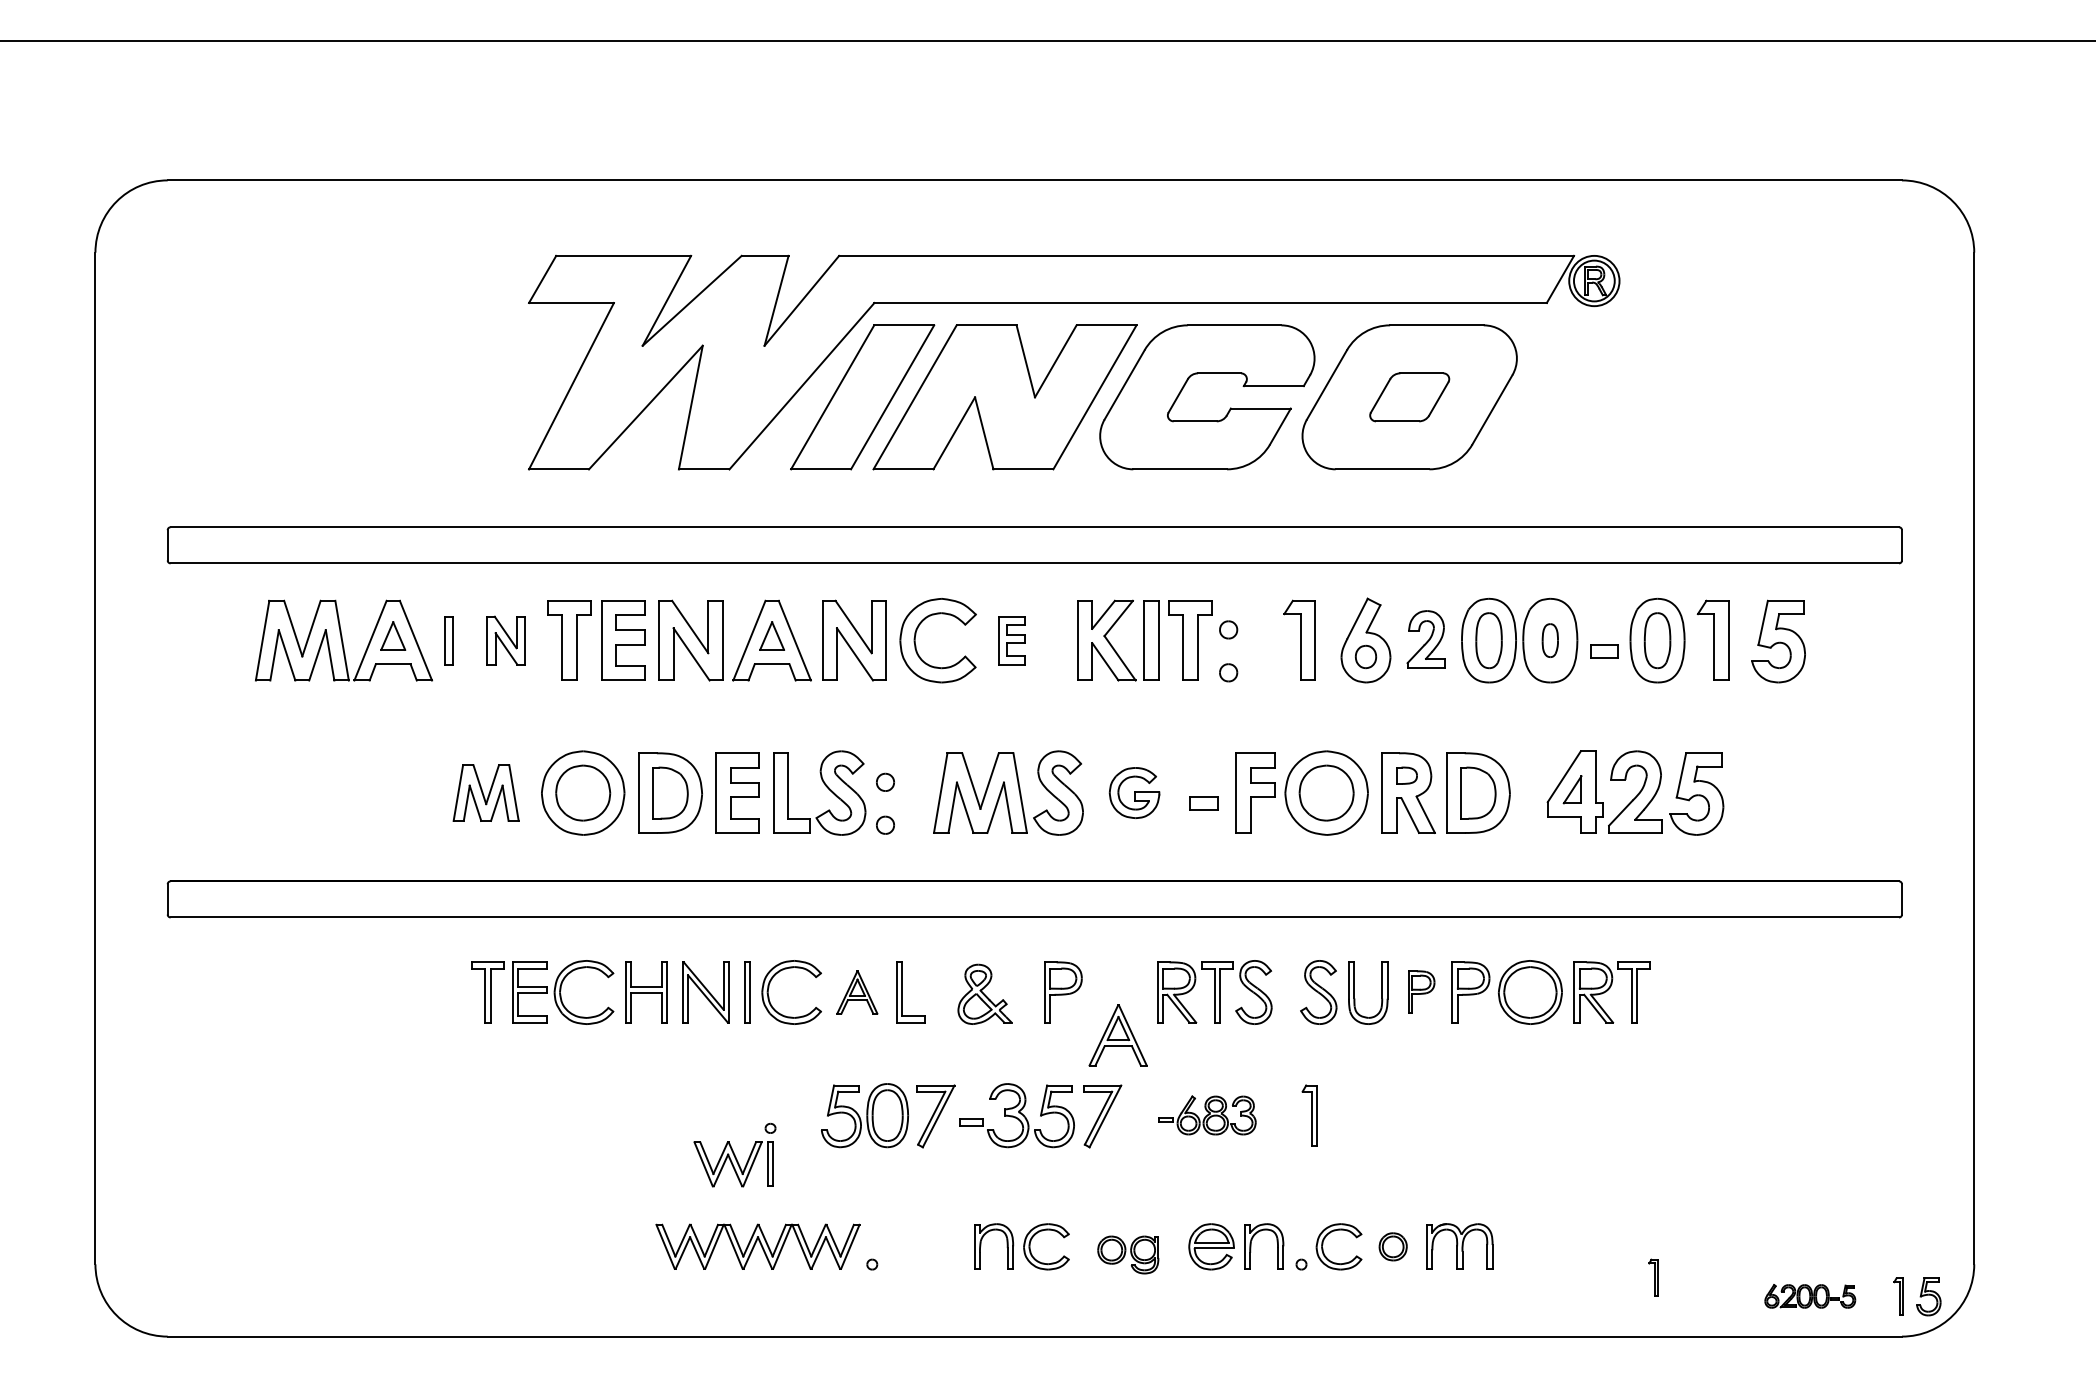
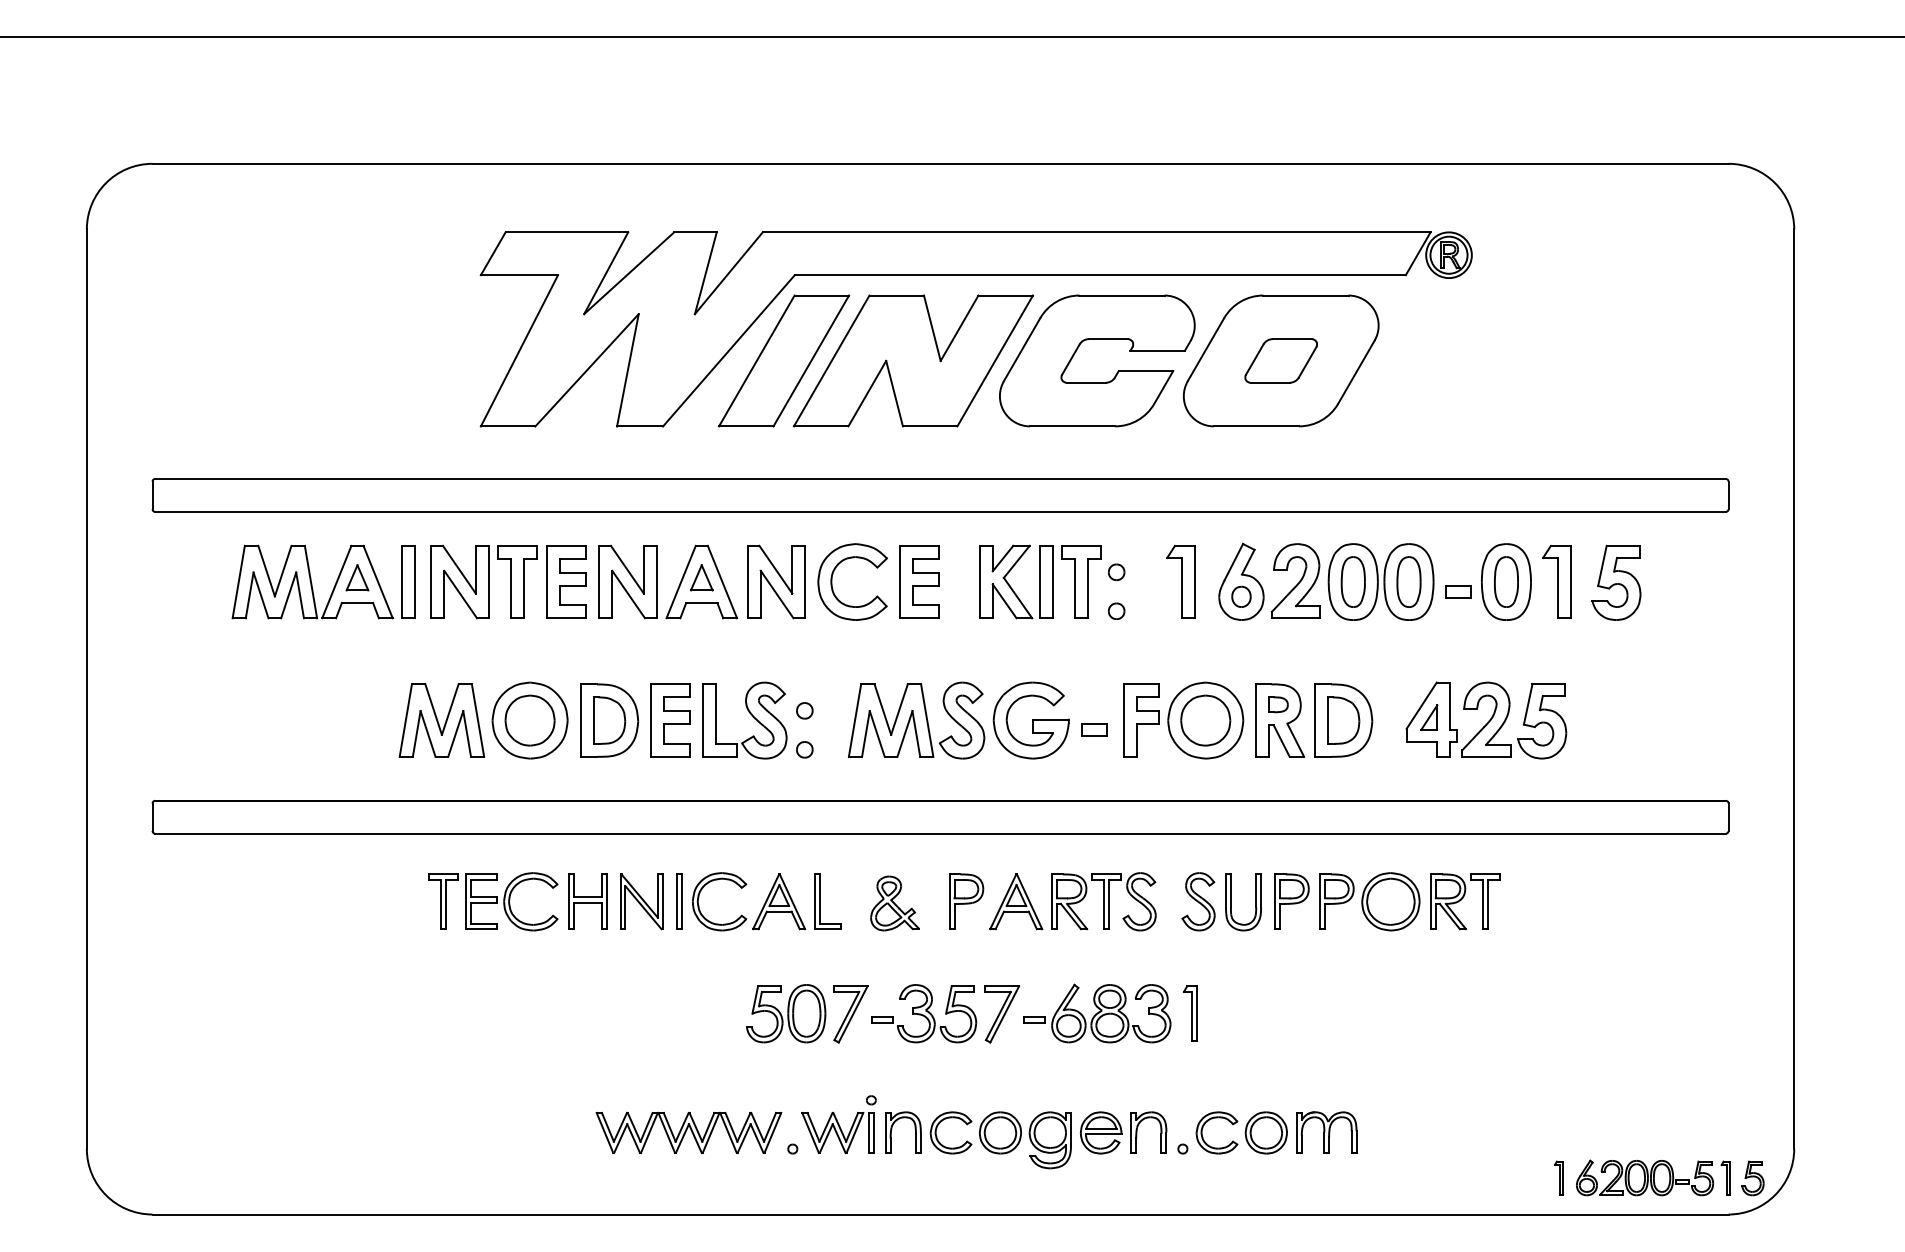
part: (1425, 638) -> (1295, 580), size x1.43
part: (449, 640) -> (408, 581), size x1.67
part: (505, 640) -> (459, 581), size x1.67
part: (1011, 640) -> (919, 581), size x1.67
part: (1549, 640) -> (1408, 581), size x1.67
part: (485, 792) -> (441, 720), size x1.43
part: (1133, 792) -> (1030, 720), size x1.67
part: (857, 992) -> (779, 901), size x1.43
part: (1421, 992) -> (1291, 901), size x1.43
part: (1118, 1035) -> (1016, 901), moved
part: (1207, 1115) -> (1097, 1013), size x1.67
part: (734, 1155) -> (838, 1124), moved
part: (1392, 1246) -> (1265, 1132), size x1.67
part: (1128, 1255) -> (1025, 1140), size x1.67
part: (1653, 1277) -> (1558, 1177), moved
part: (1810, 1295) -> (1645, 1177), size x1.67

